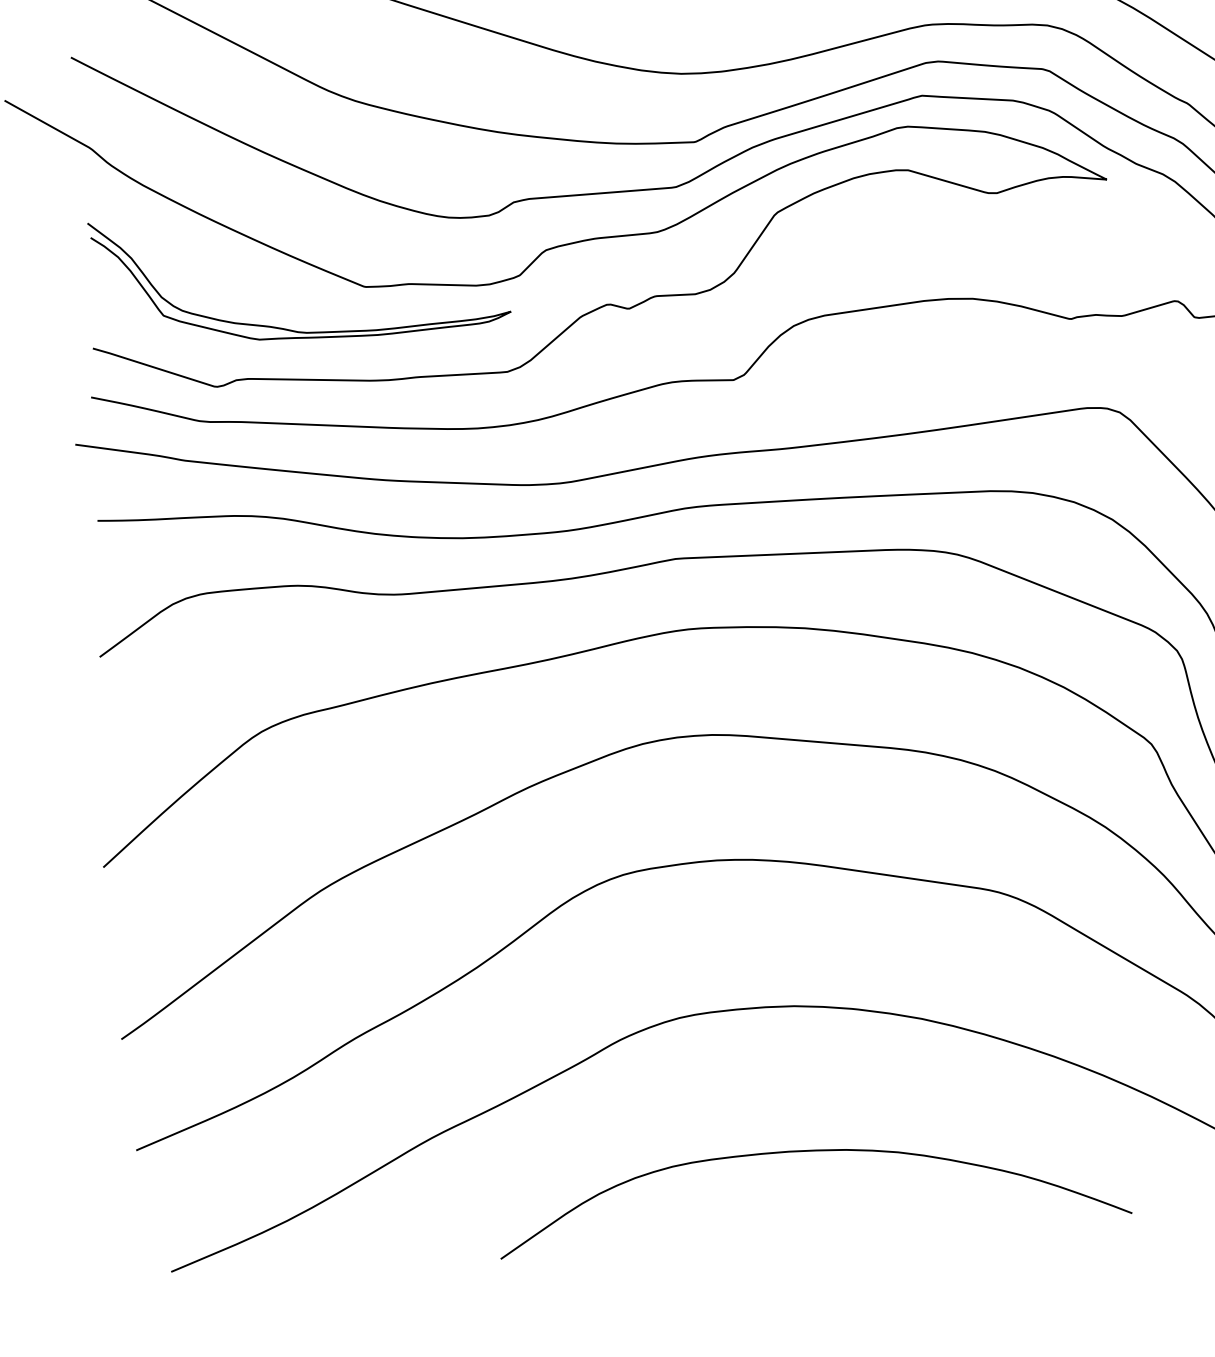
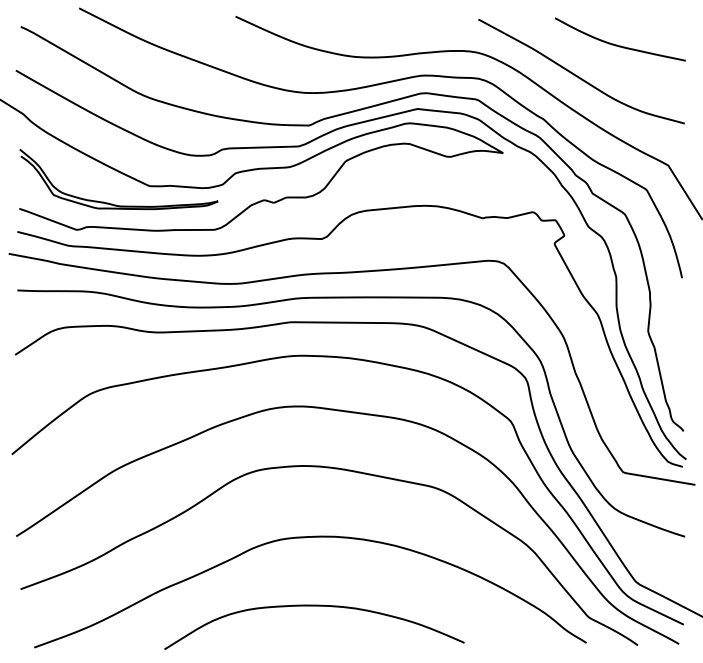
curve: (812, 1152) -> (314, 606), moved

